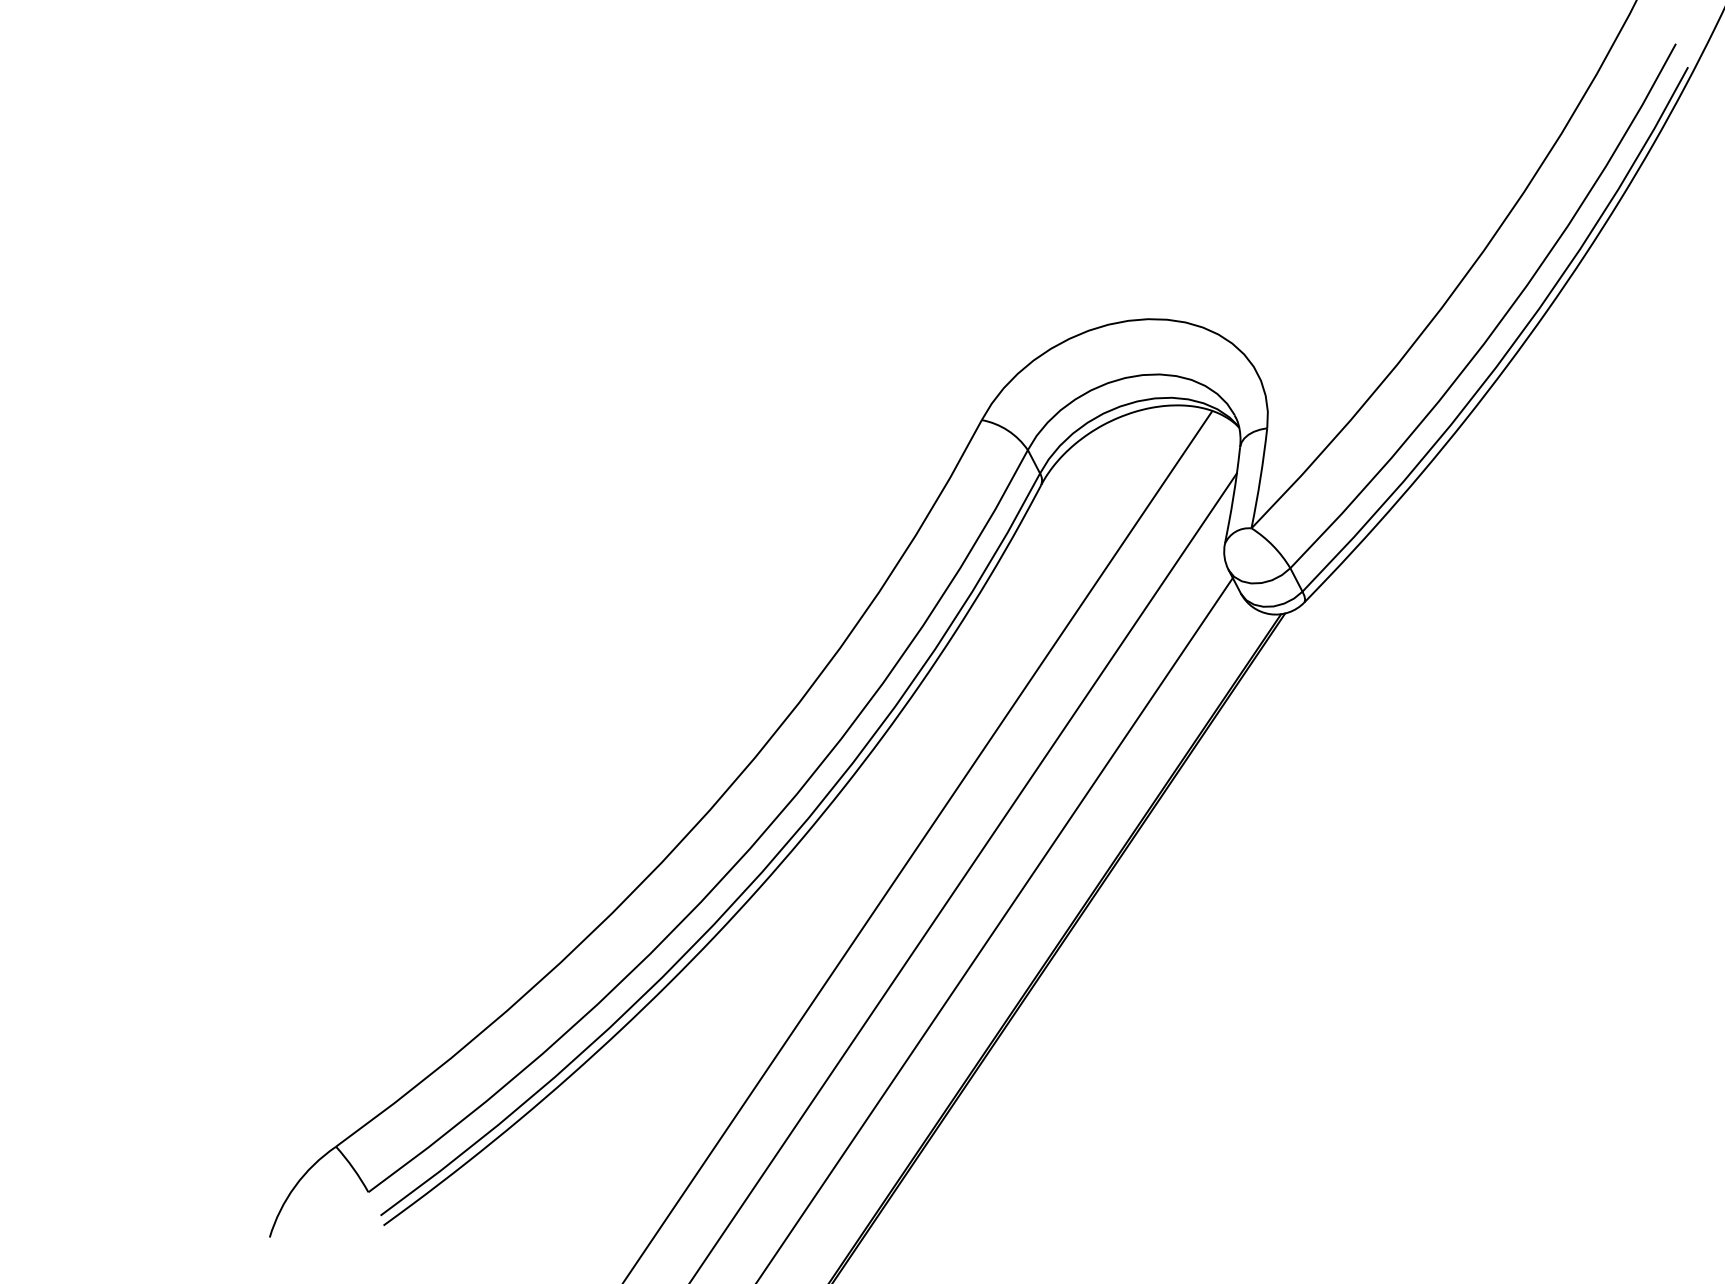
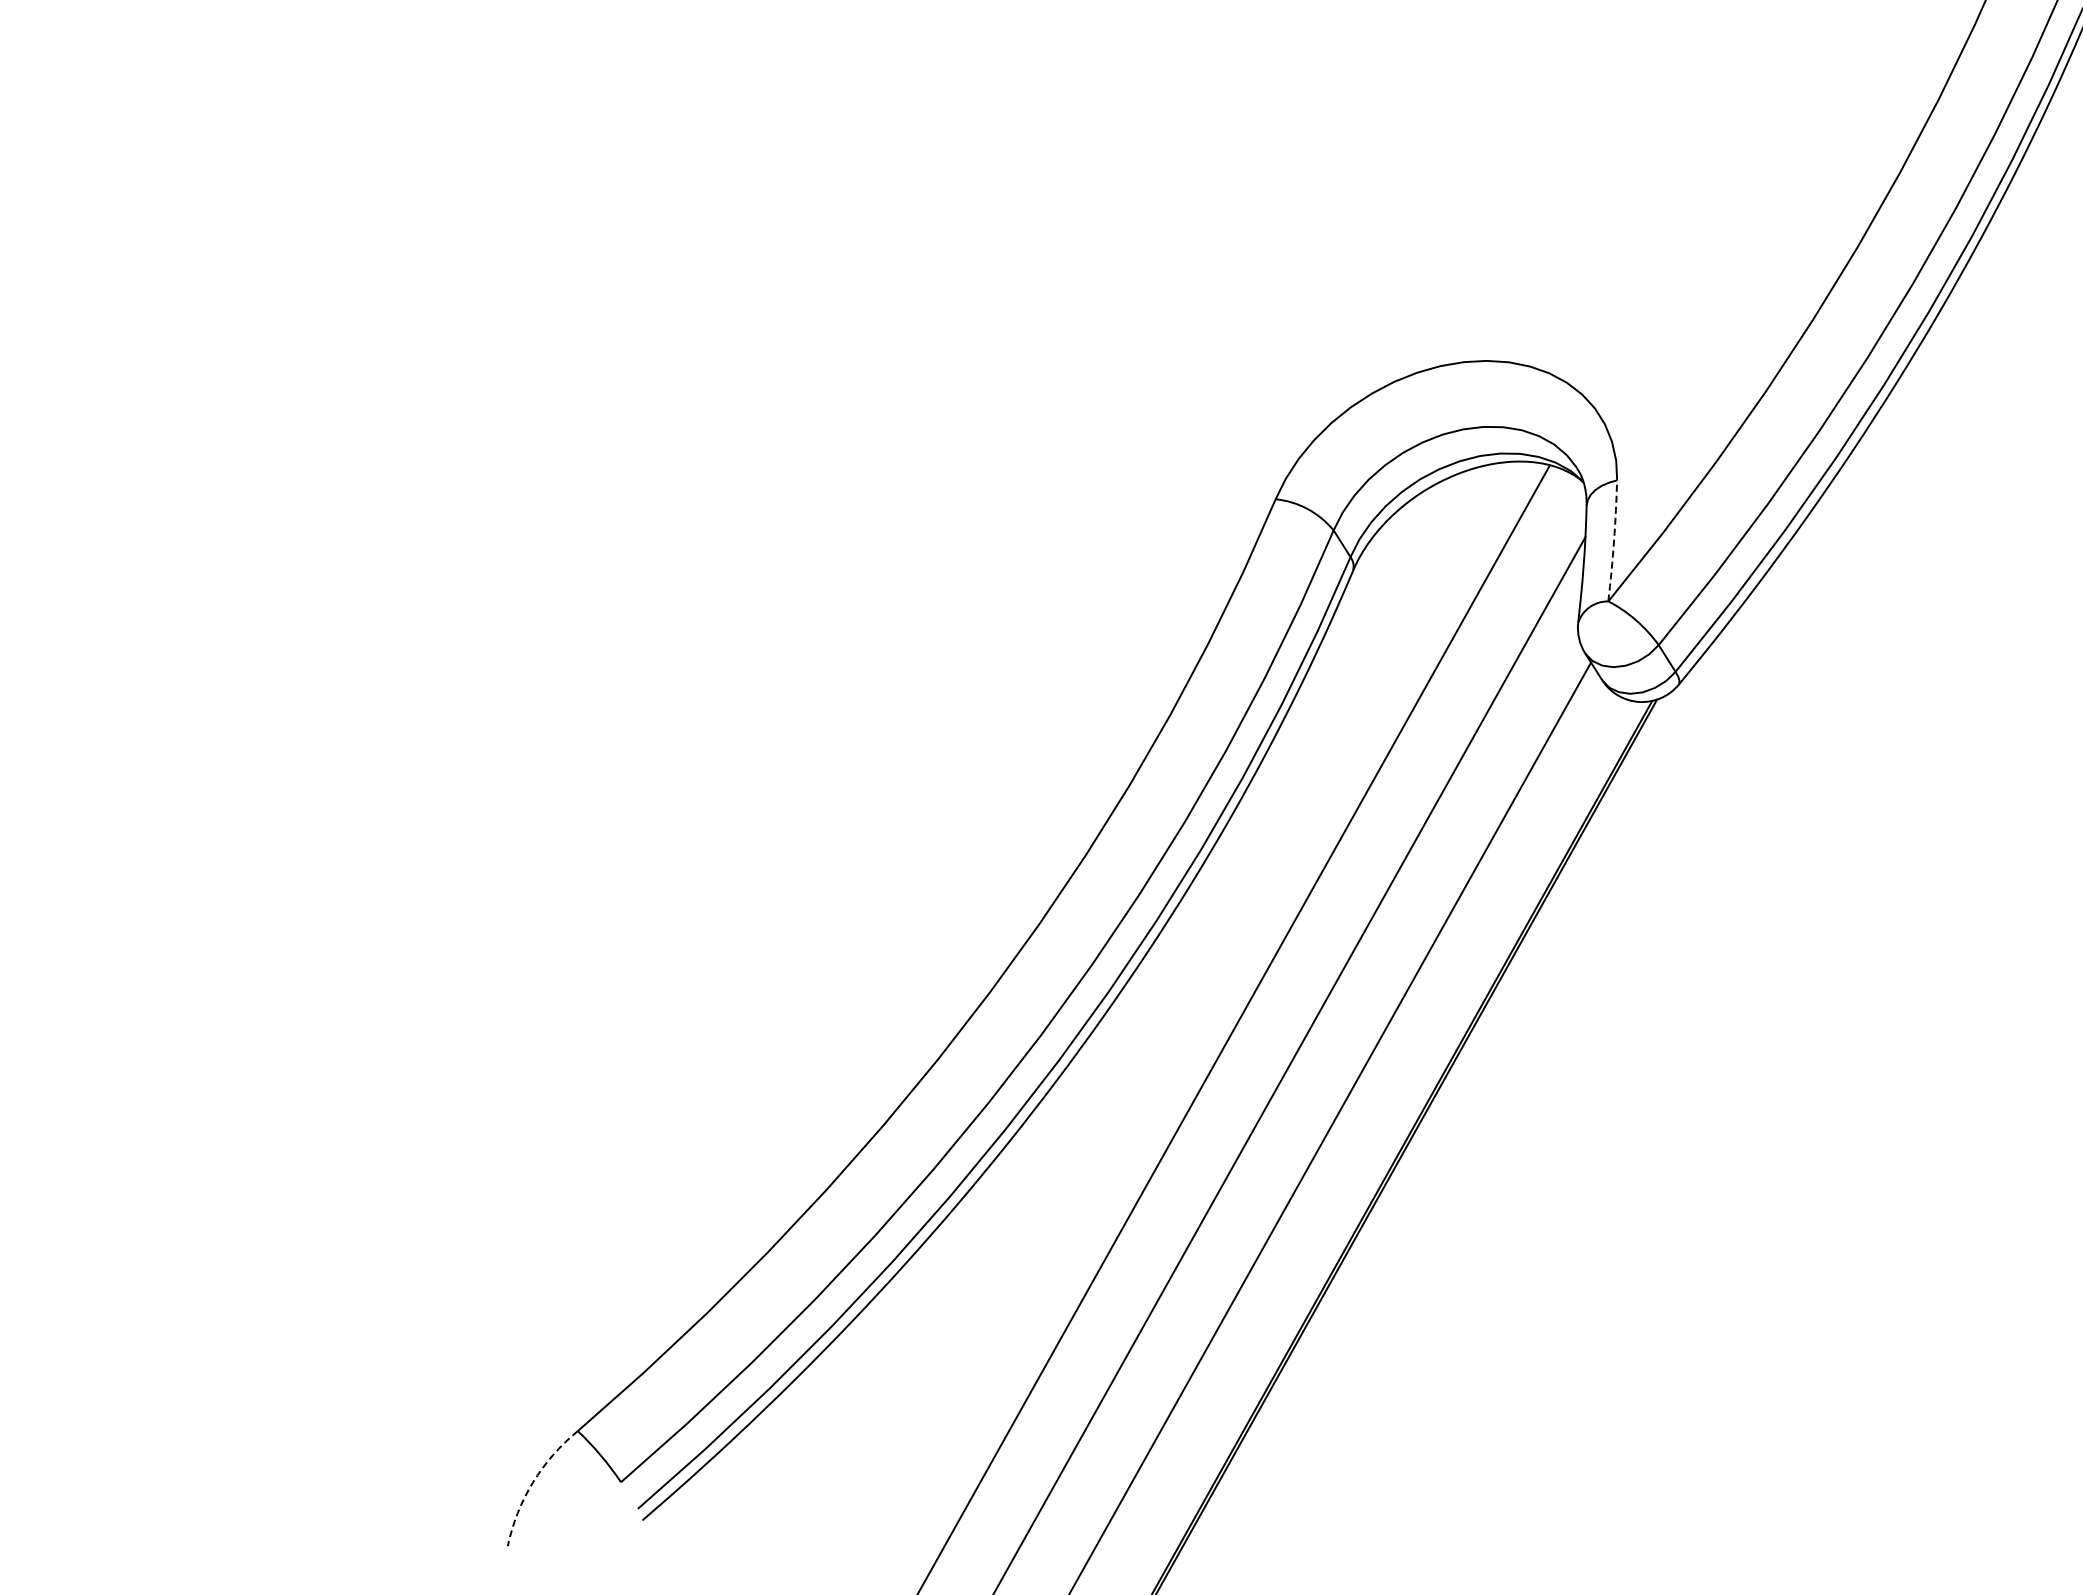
arc: (1260, 478) -> (1614, 541), solid -> dashed
arc: (294, 1186) -> (532, 1482), solid -> dashed

